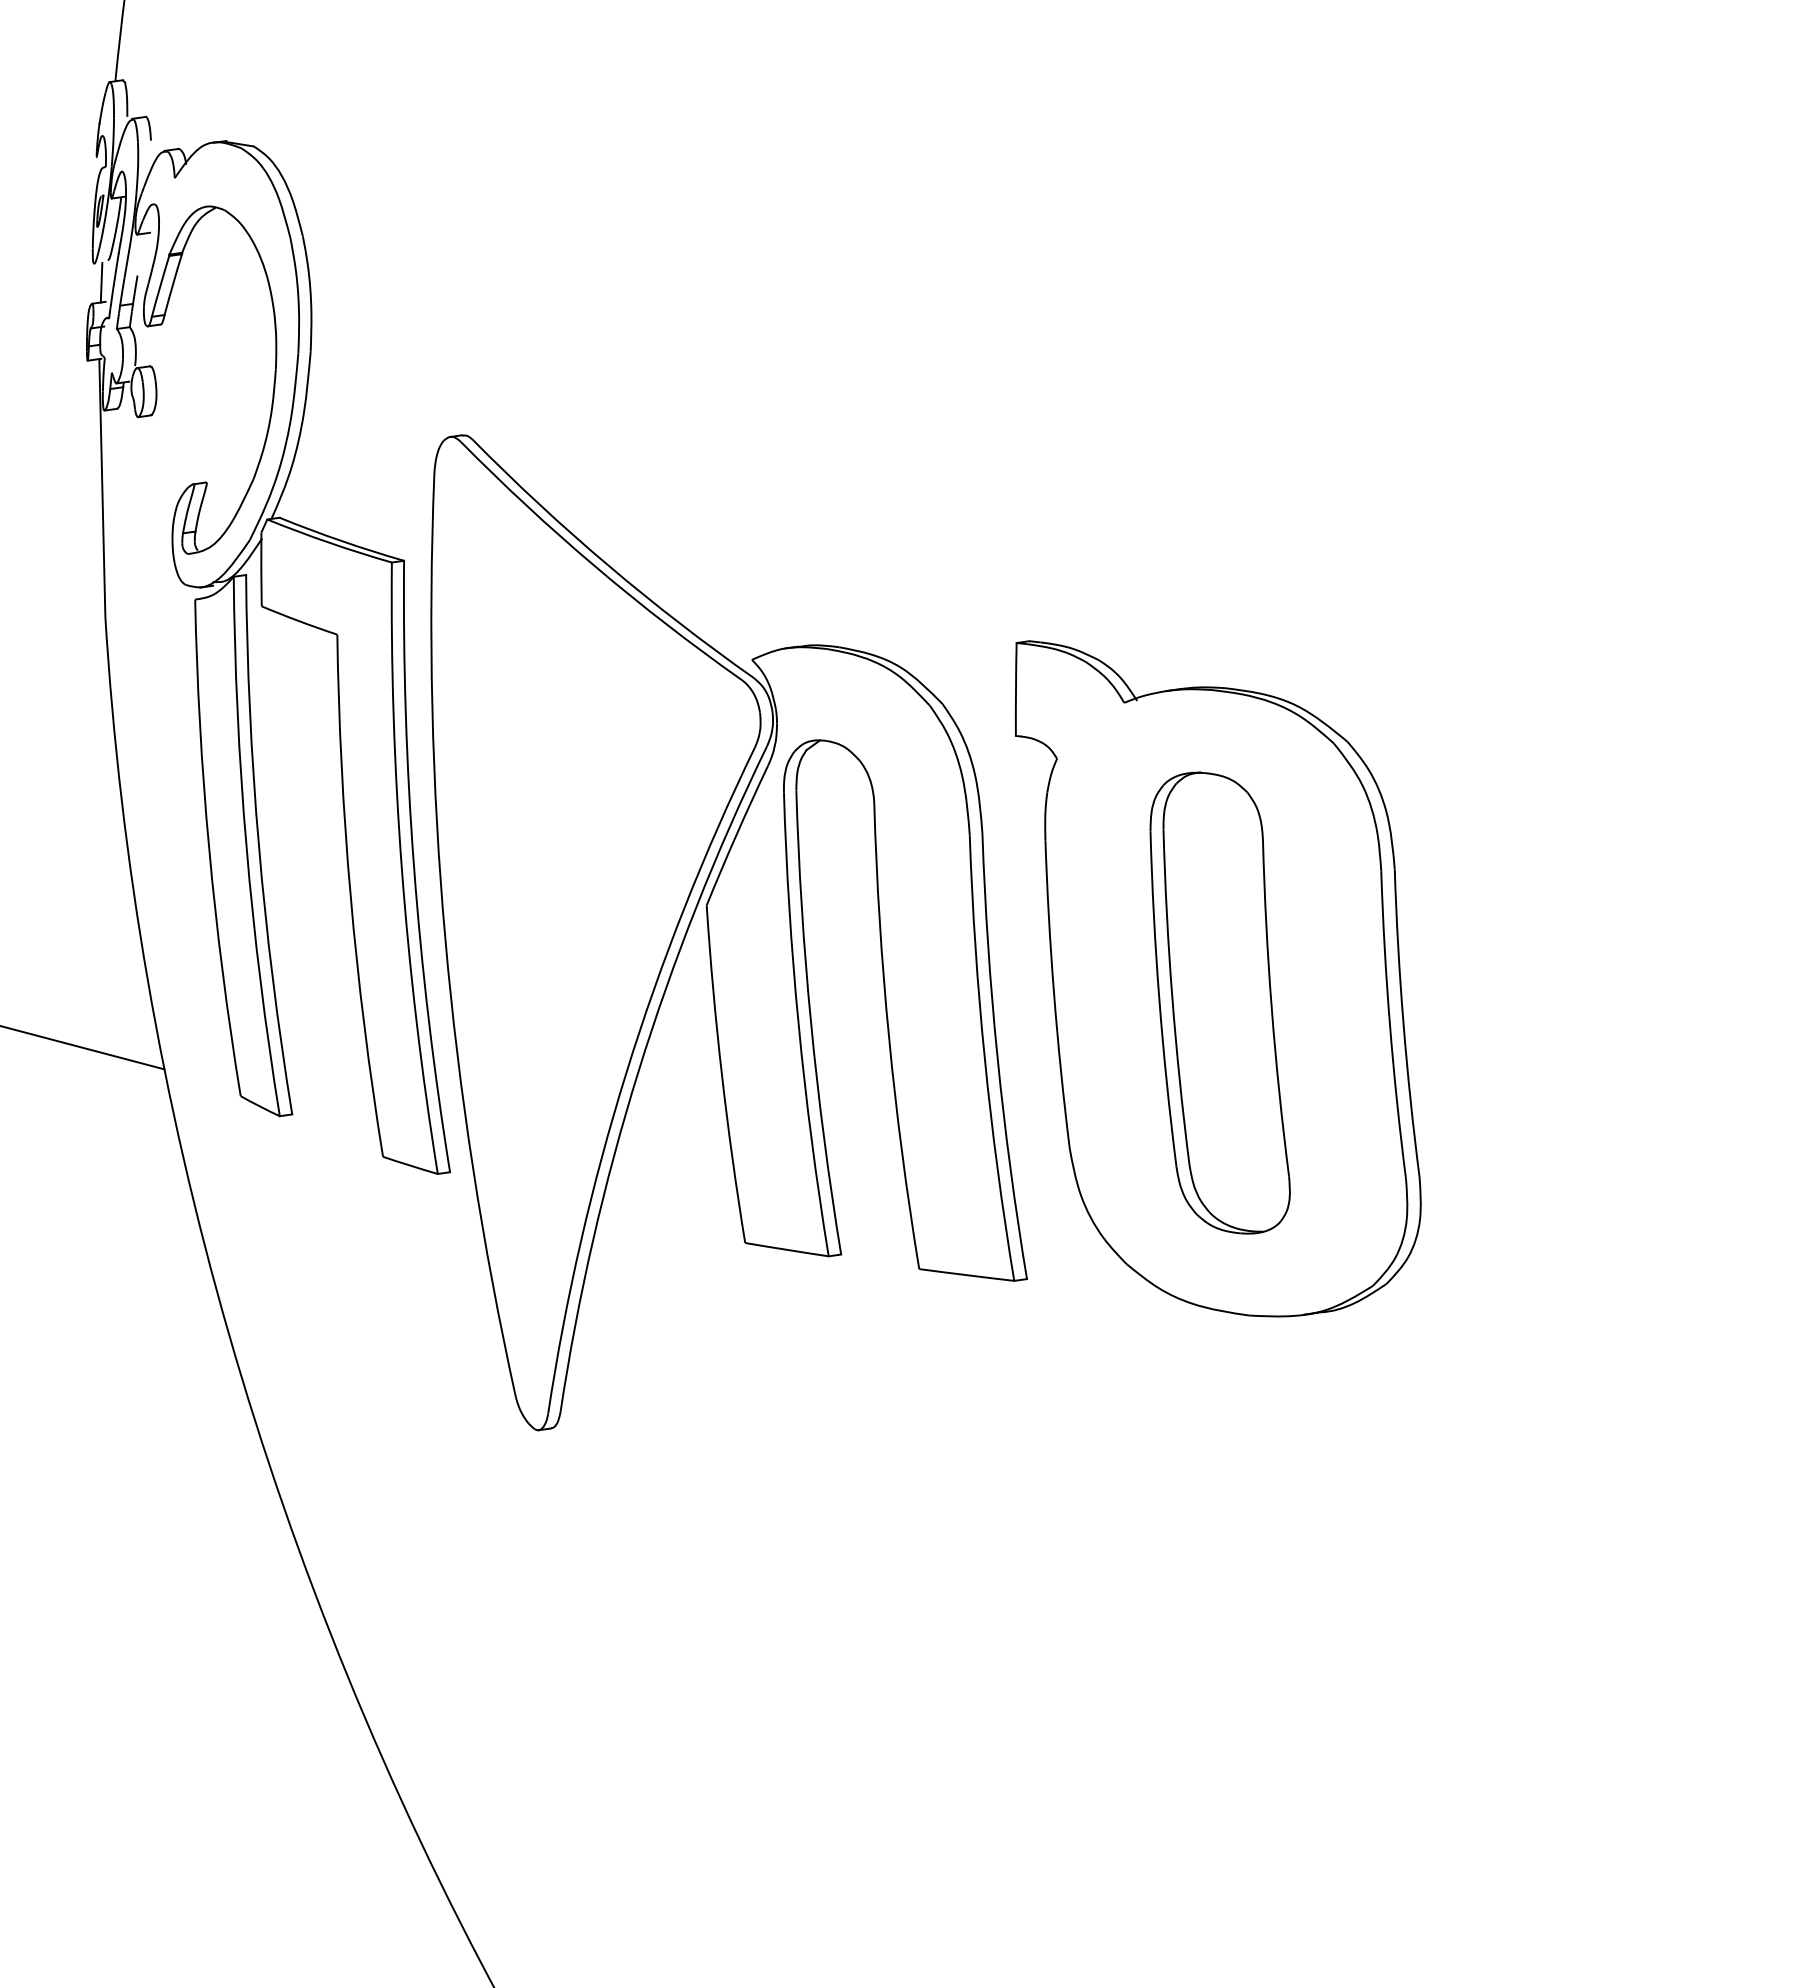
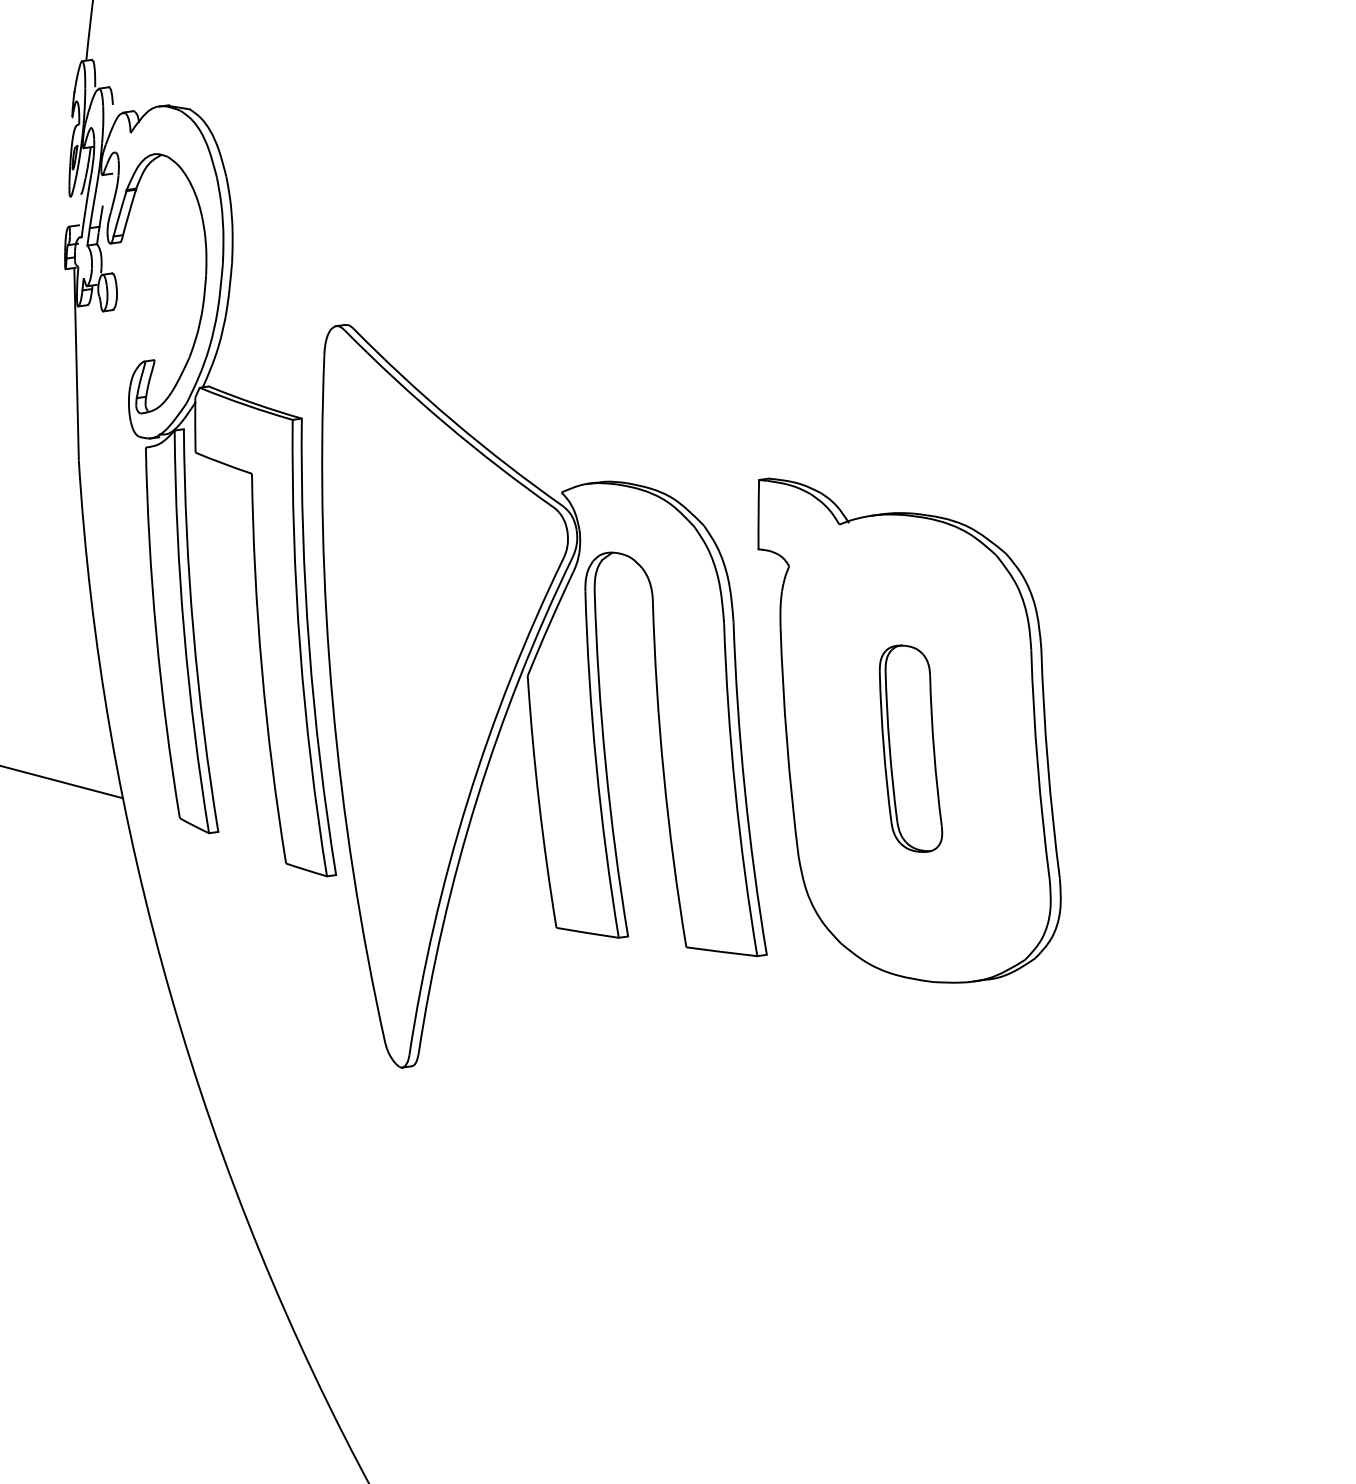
line: (101, 282) -> (75, 210), removed
part: (1219, 1002) -> (910, 748), size x0.6

